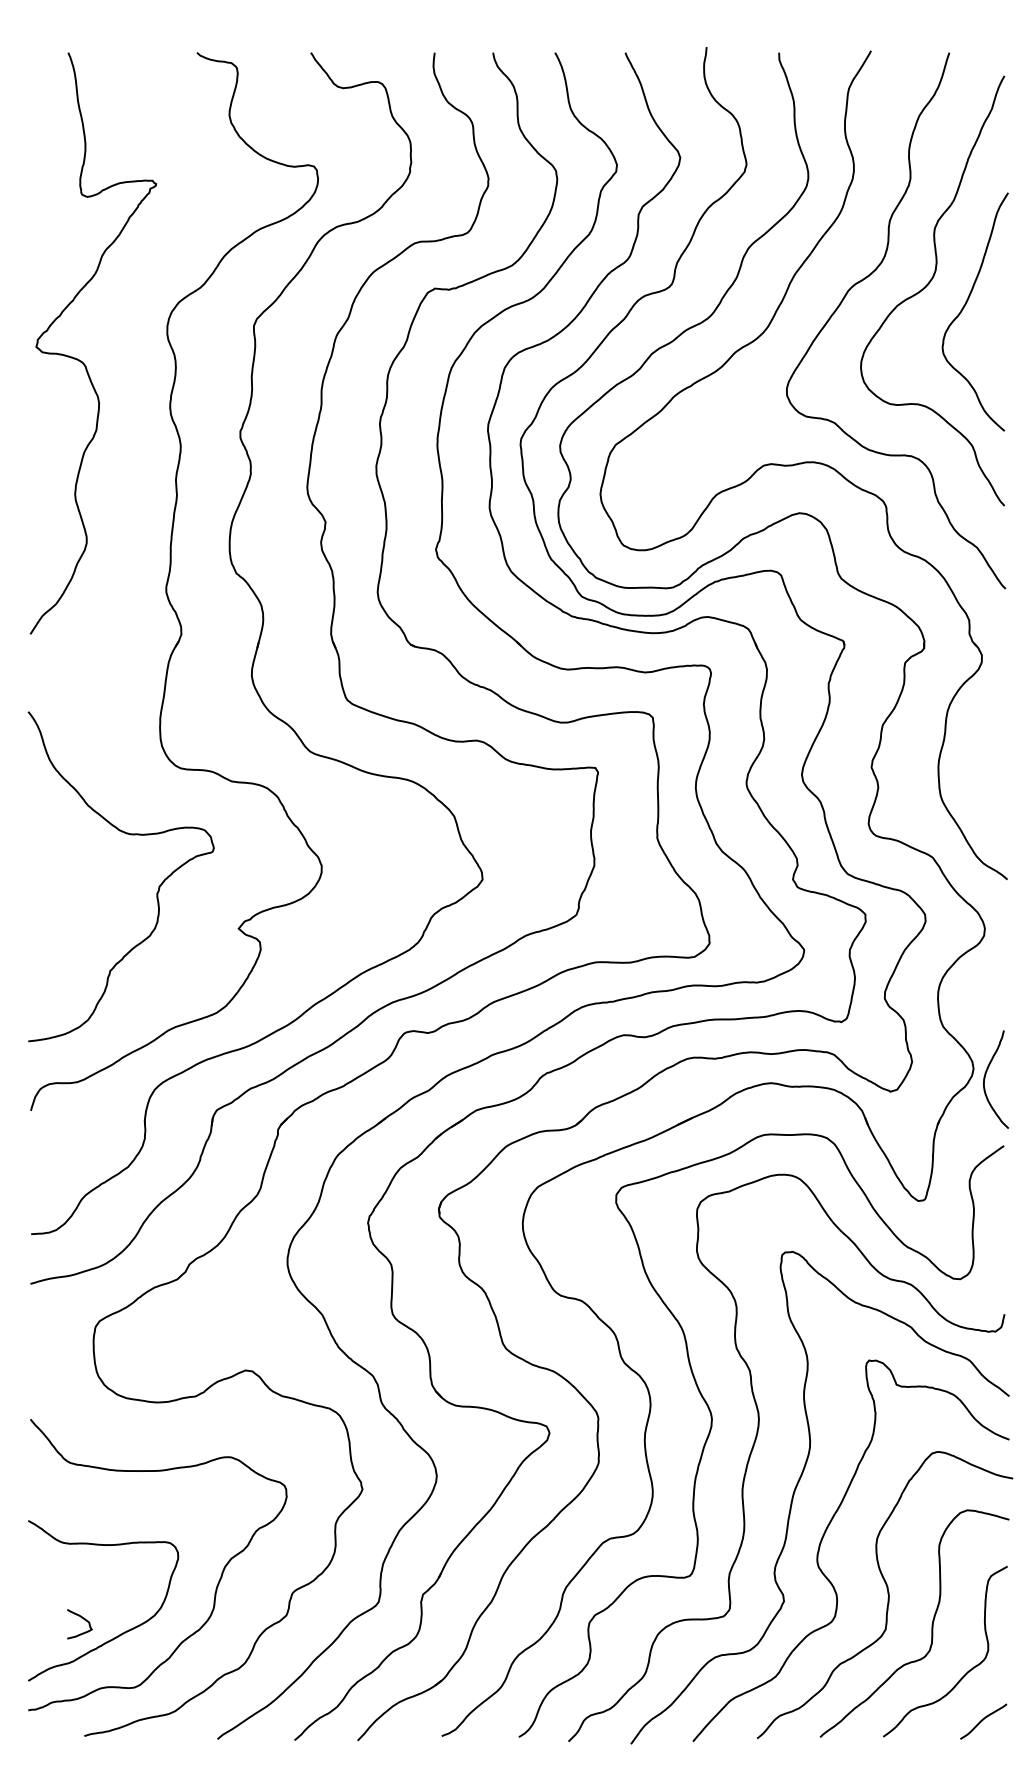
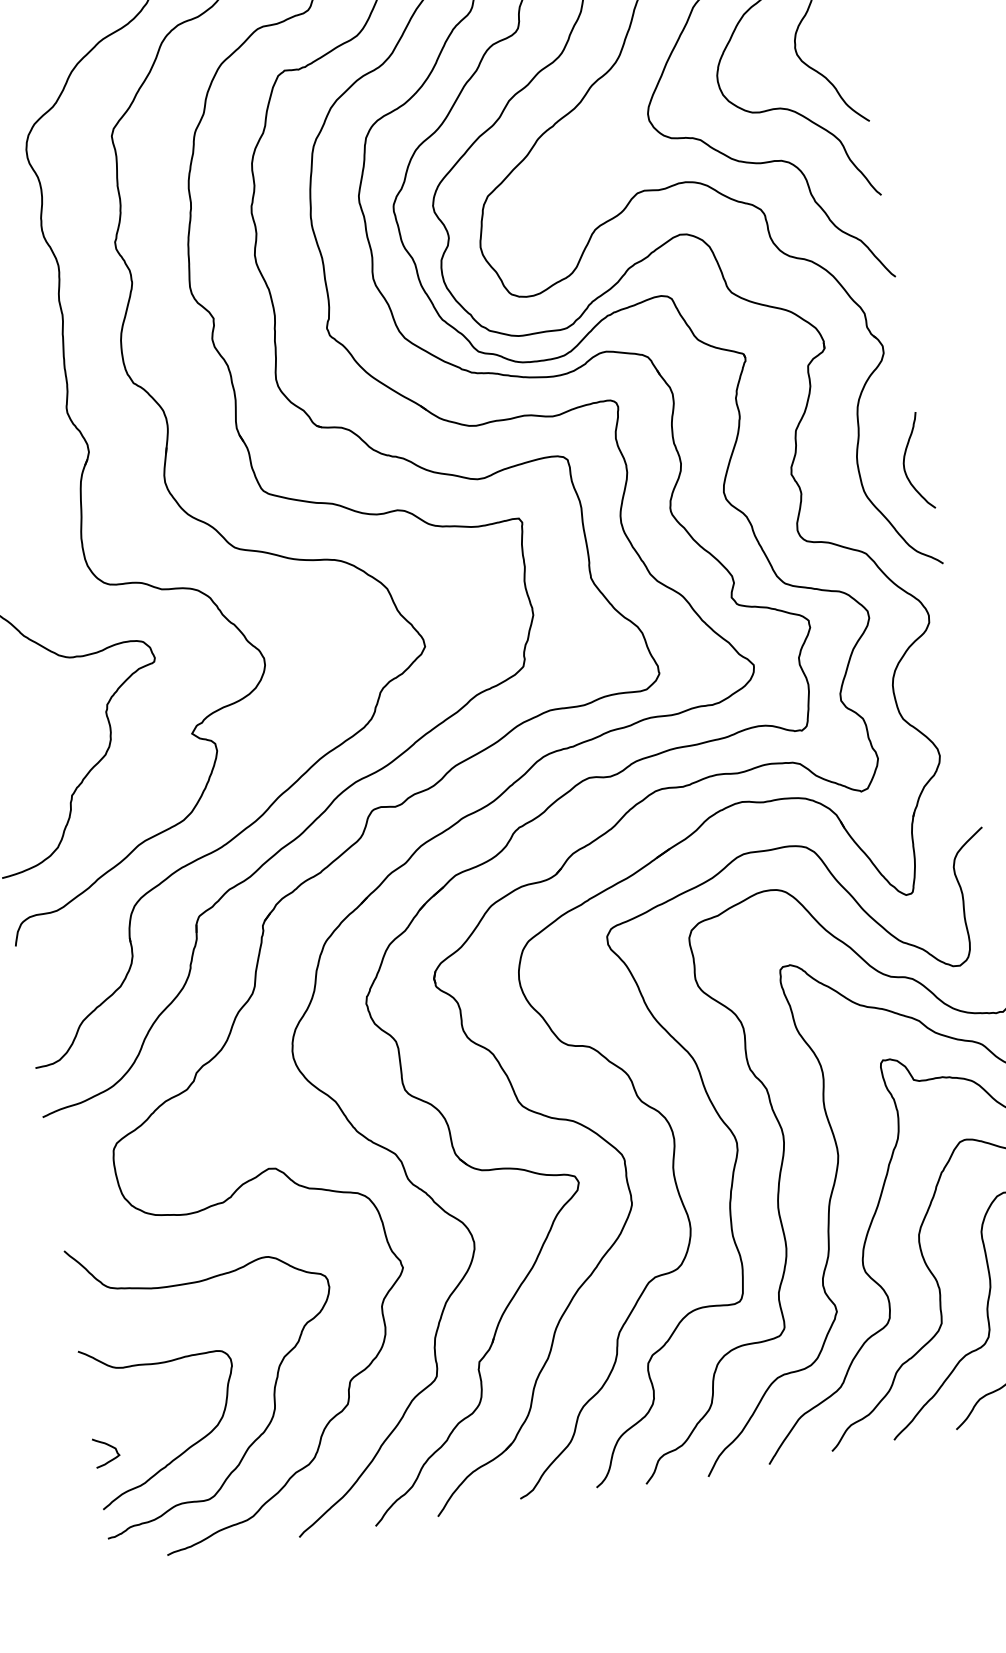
curve: (985, 1079) -> (905, 463), moved
curve: (81, 1618) -> (107, 1445), moved

